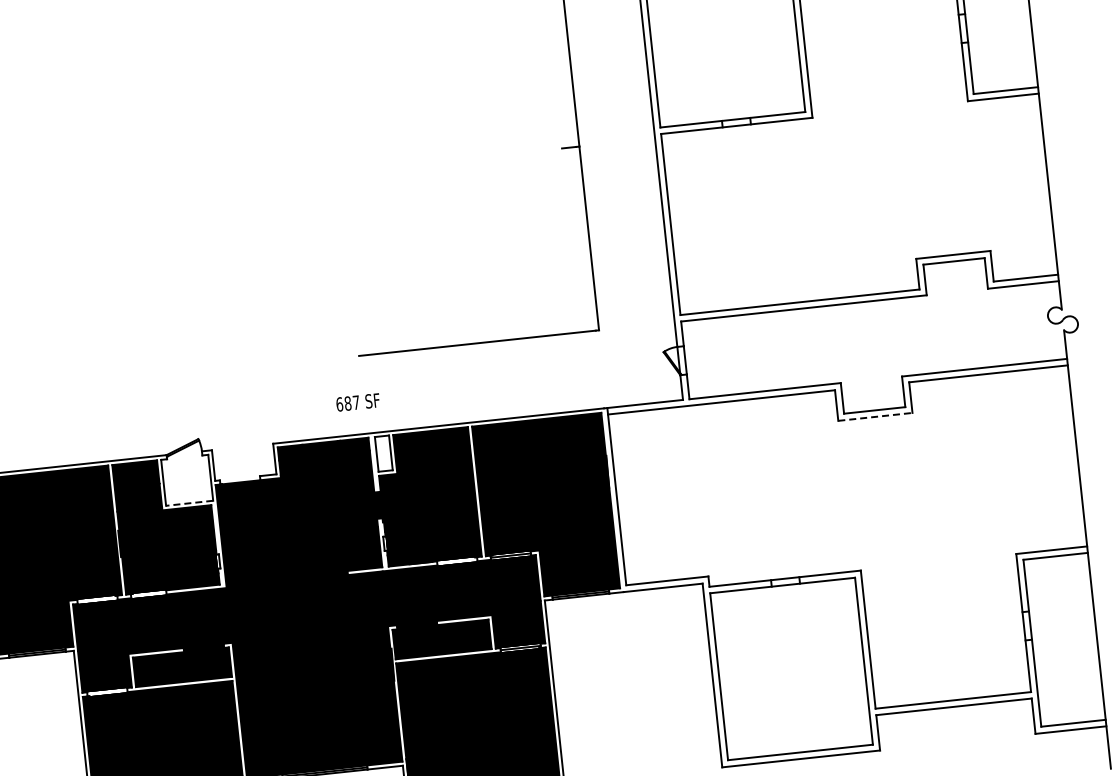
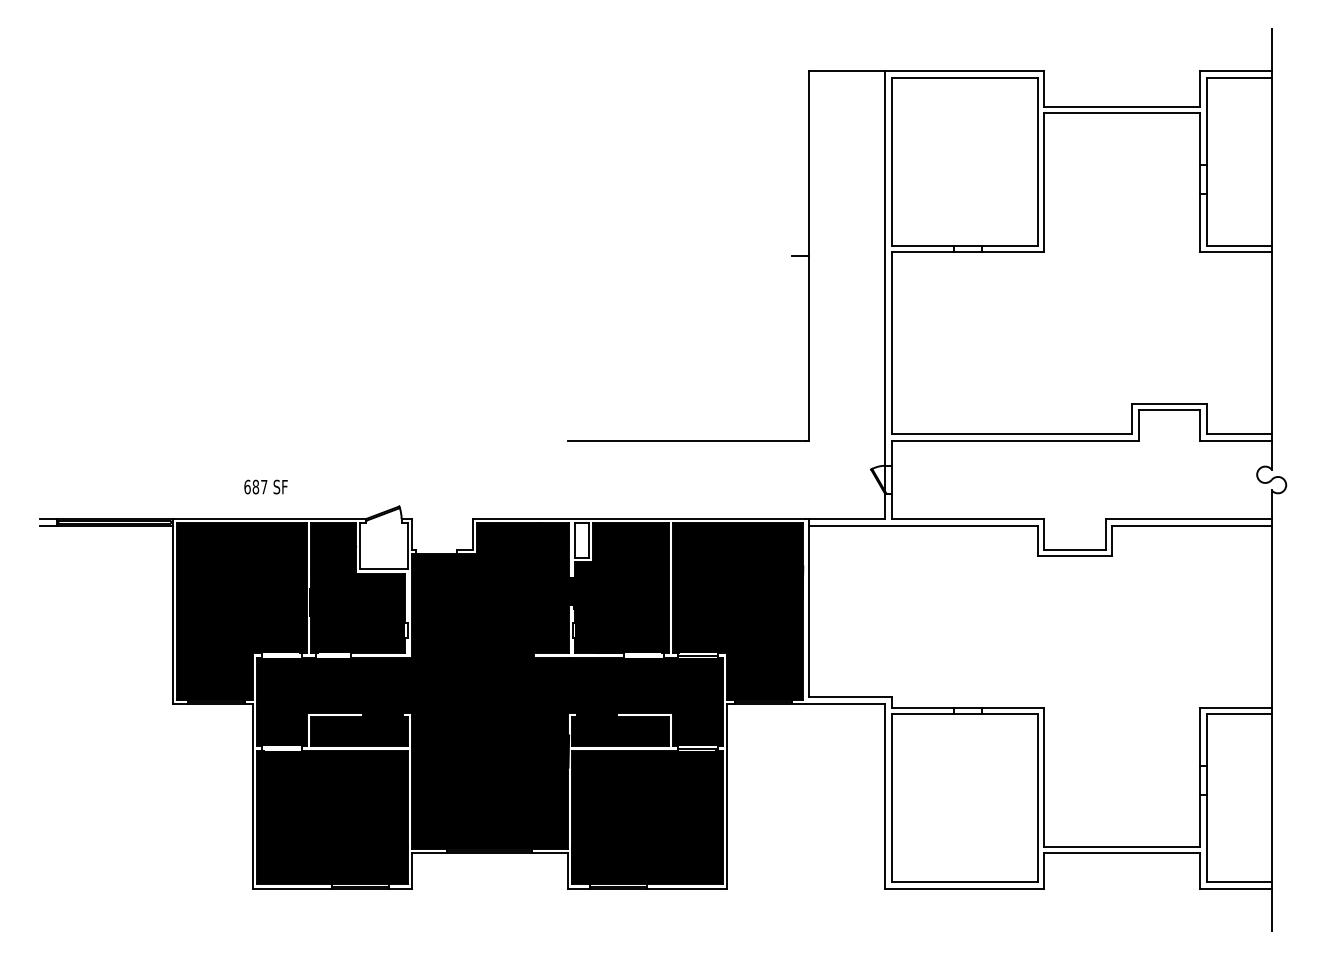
text: (357, 401) -> (265, 486), moved
line: (876, 416) -> (1075, 556), dashed -> solid
line: (189, 503) -> (383, 569), dashed -> solid

